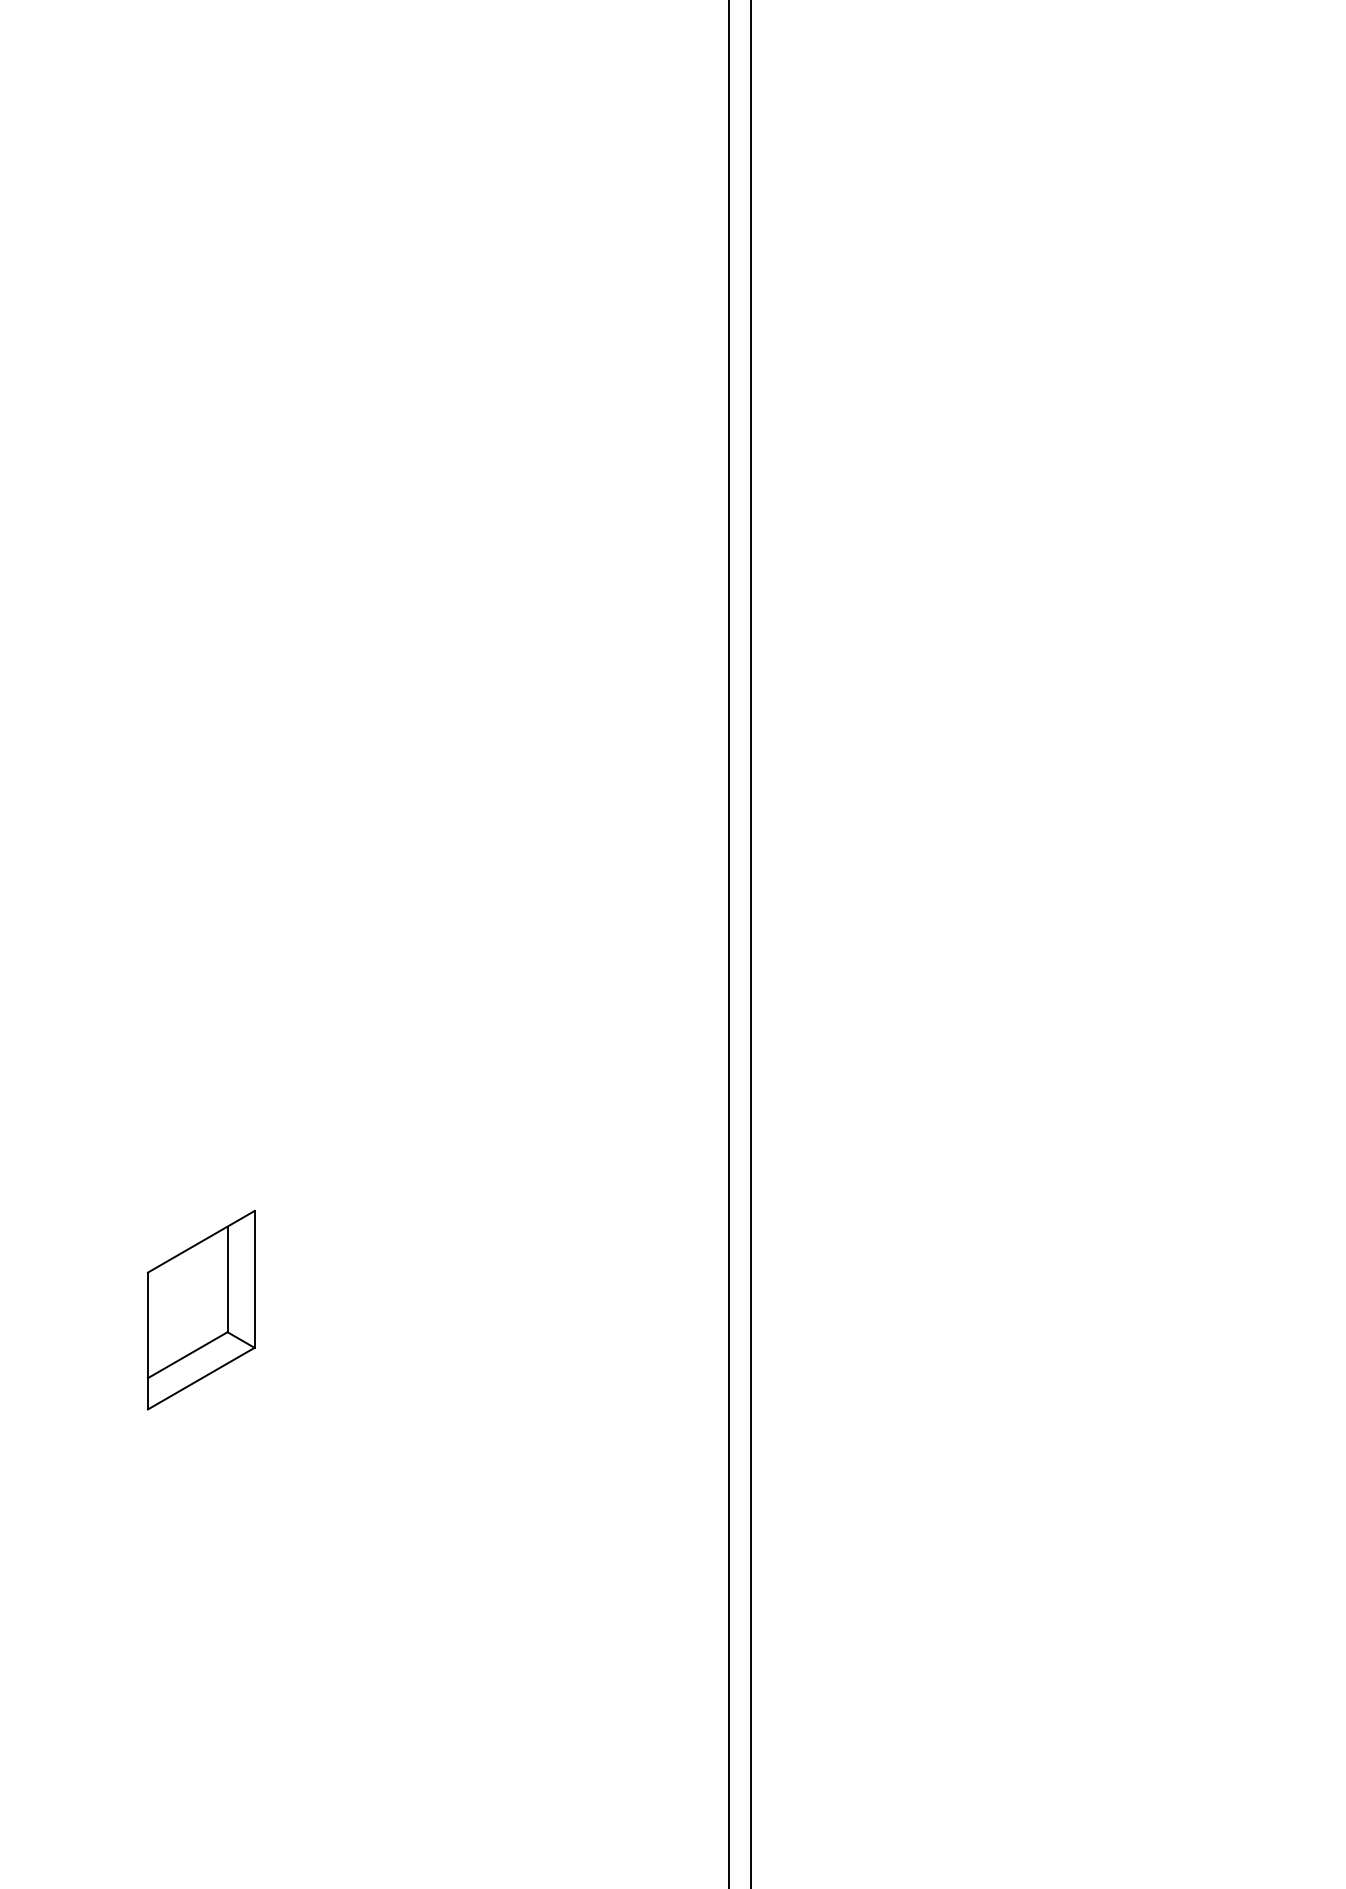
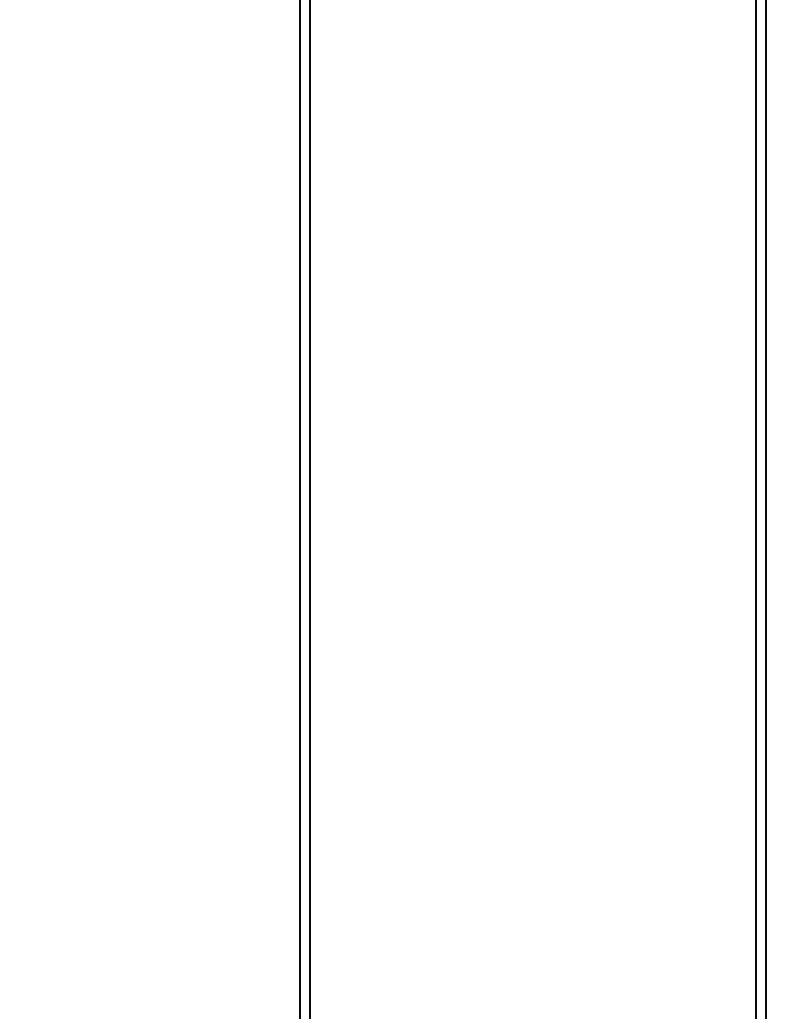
part: (201, 1310) -> (58, 611), removed

